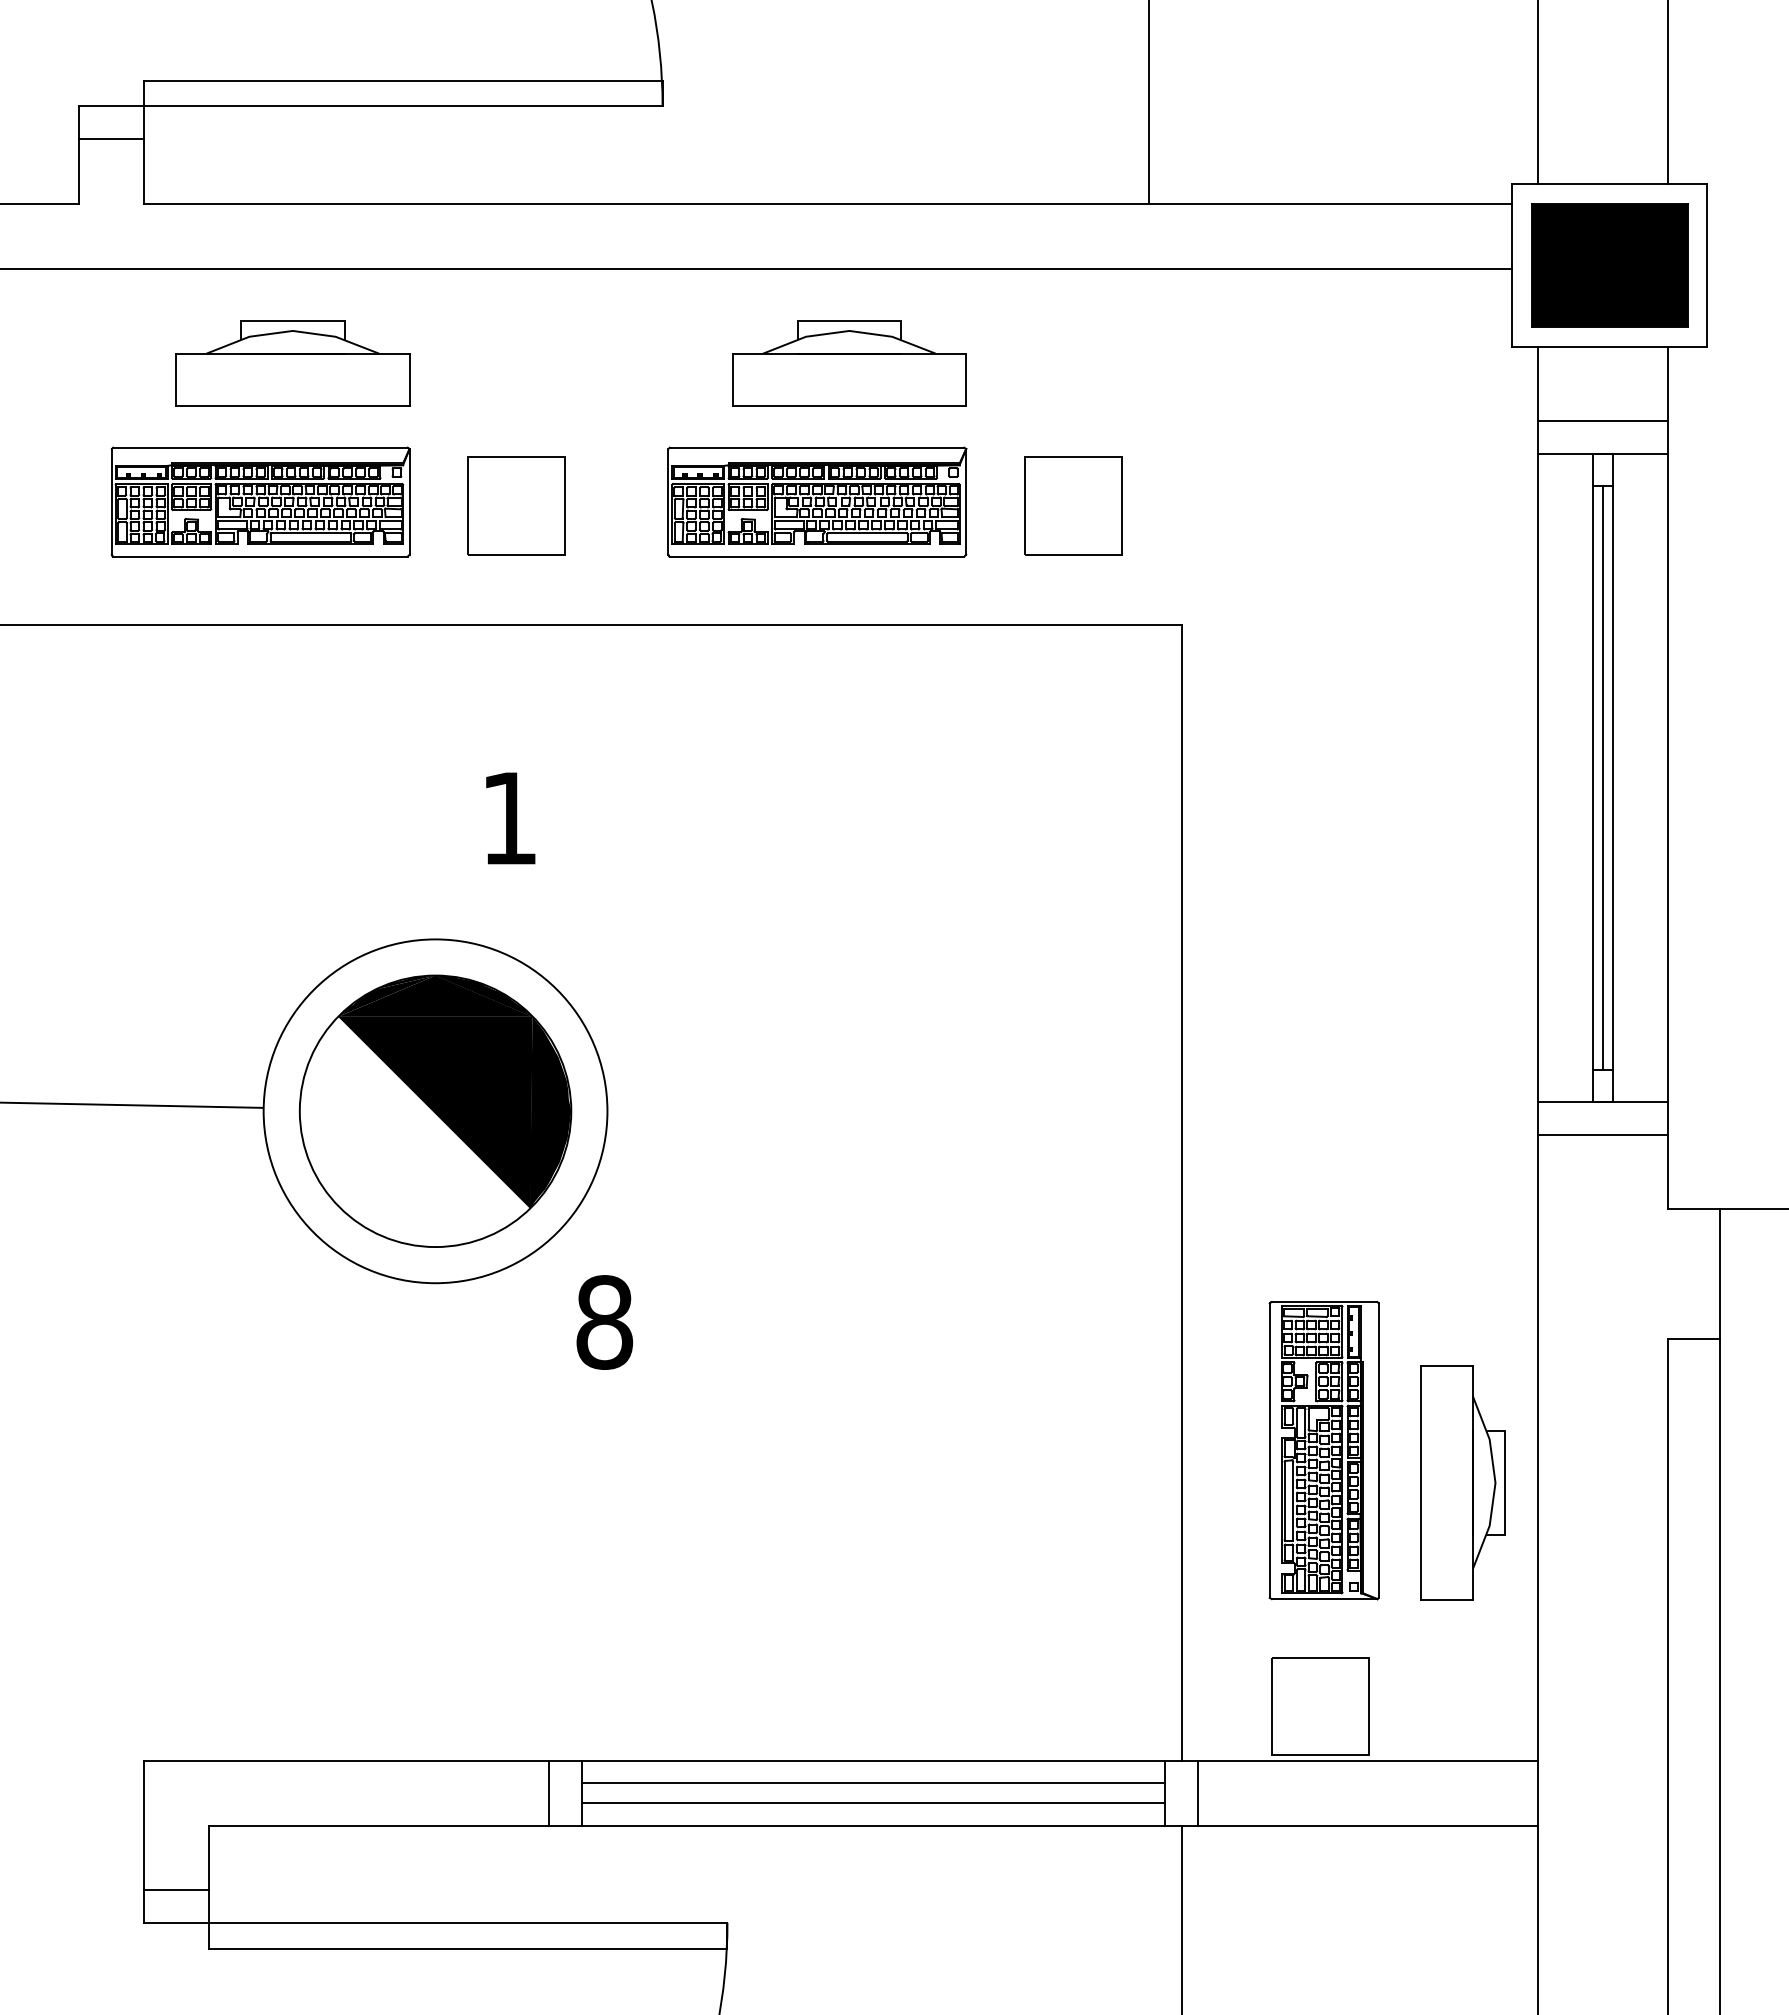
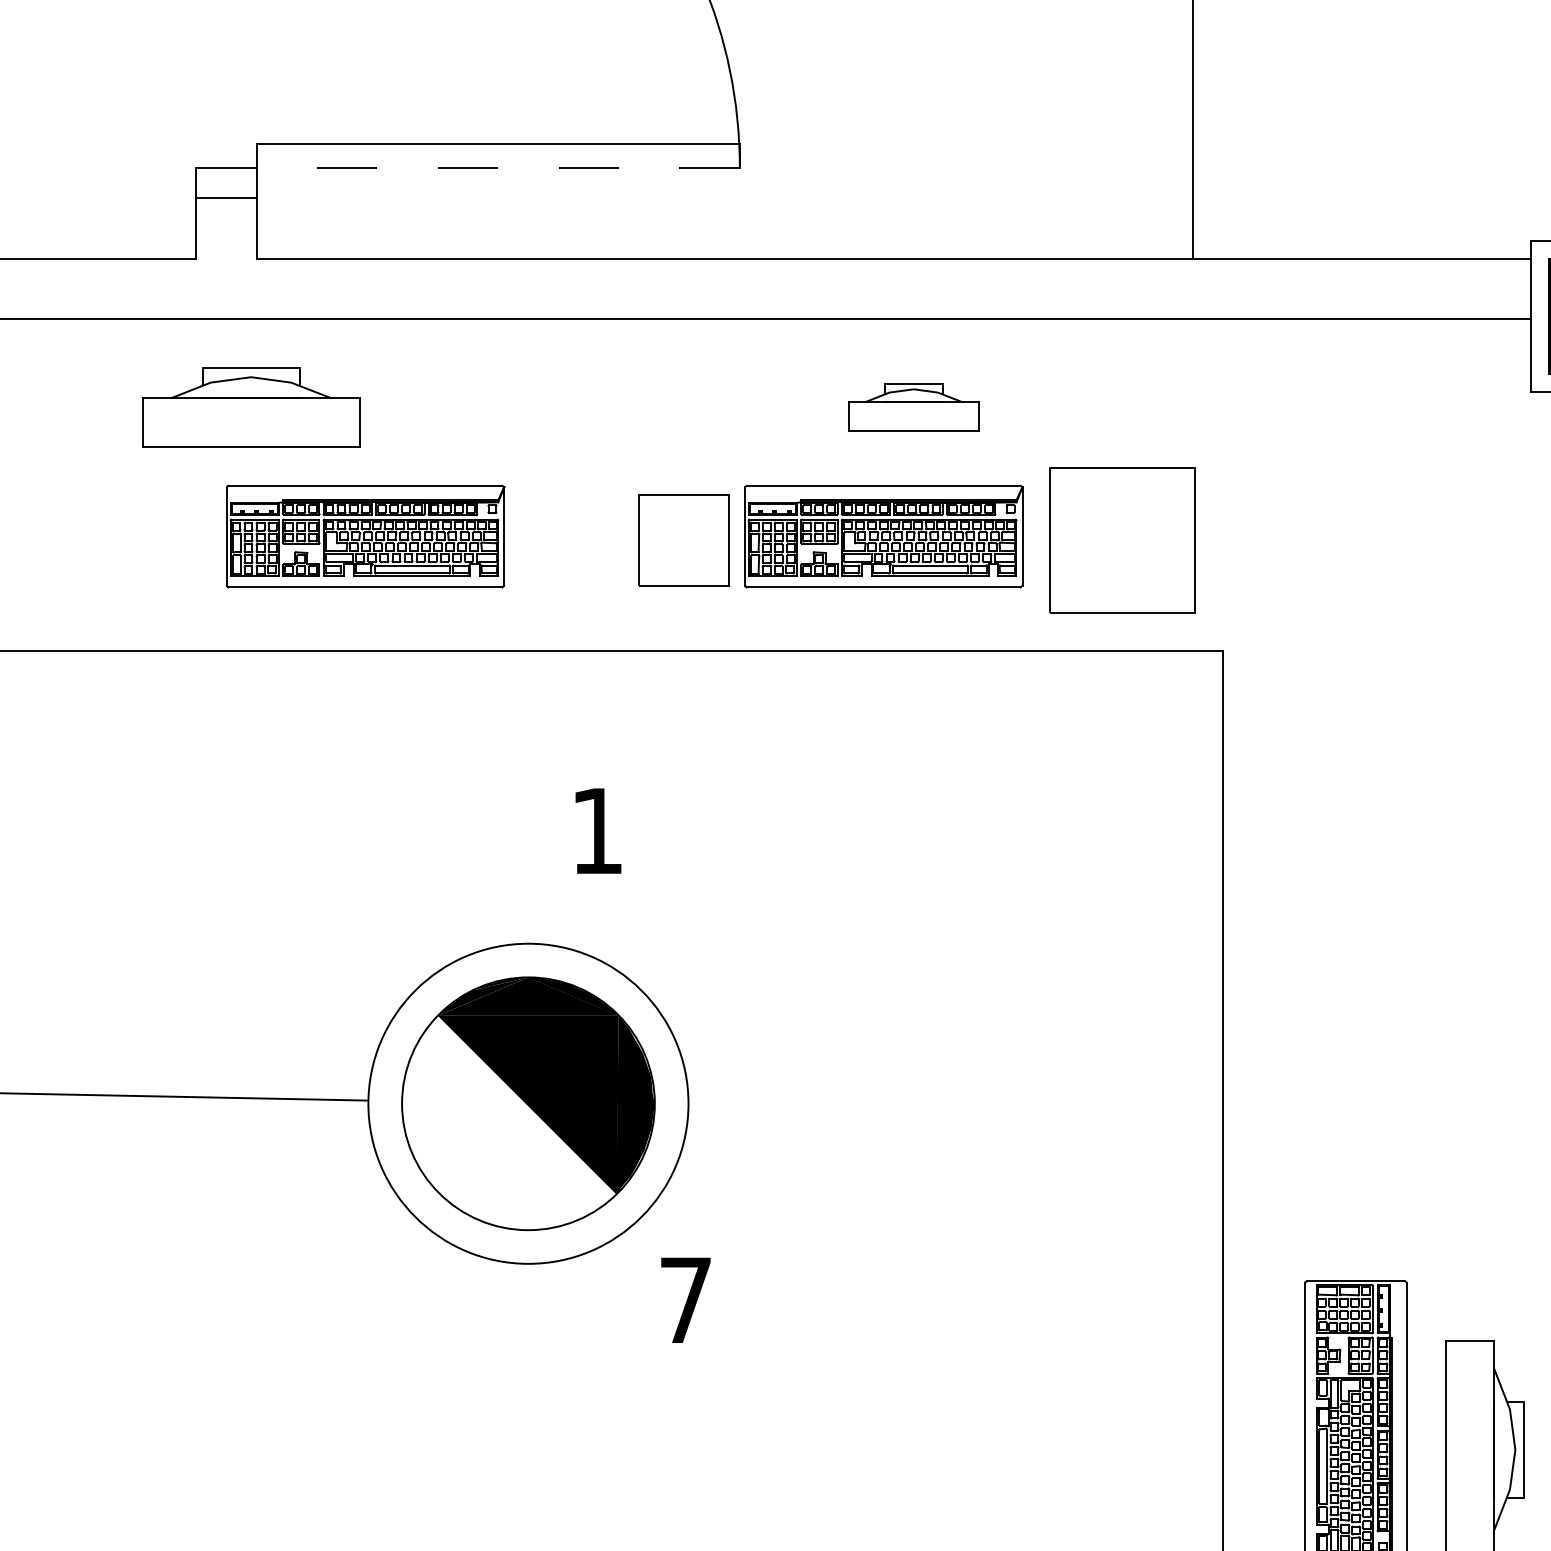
line: (402, 106) -> (497, 168), solid -> dashed
part: (292, 363) -> (250, 407), moved
part: (849, 363) -> (913, 407), size x0.6
part: (516, 505) -> (683, 539), moved
part: (1073, 505) -> (1122, 539), size x1.6
text: (604, 1322) -> (685, 1300), 8 -> 7

